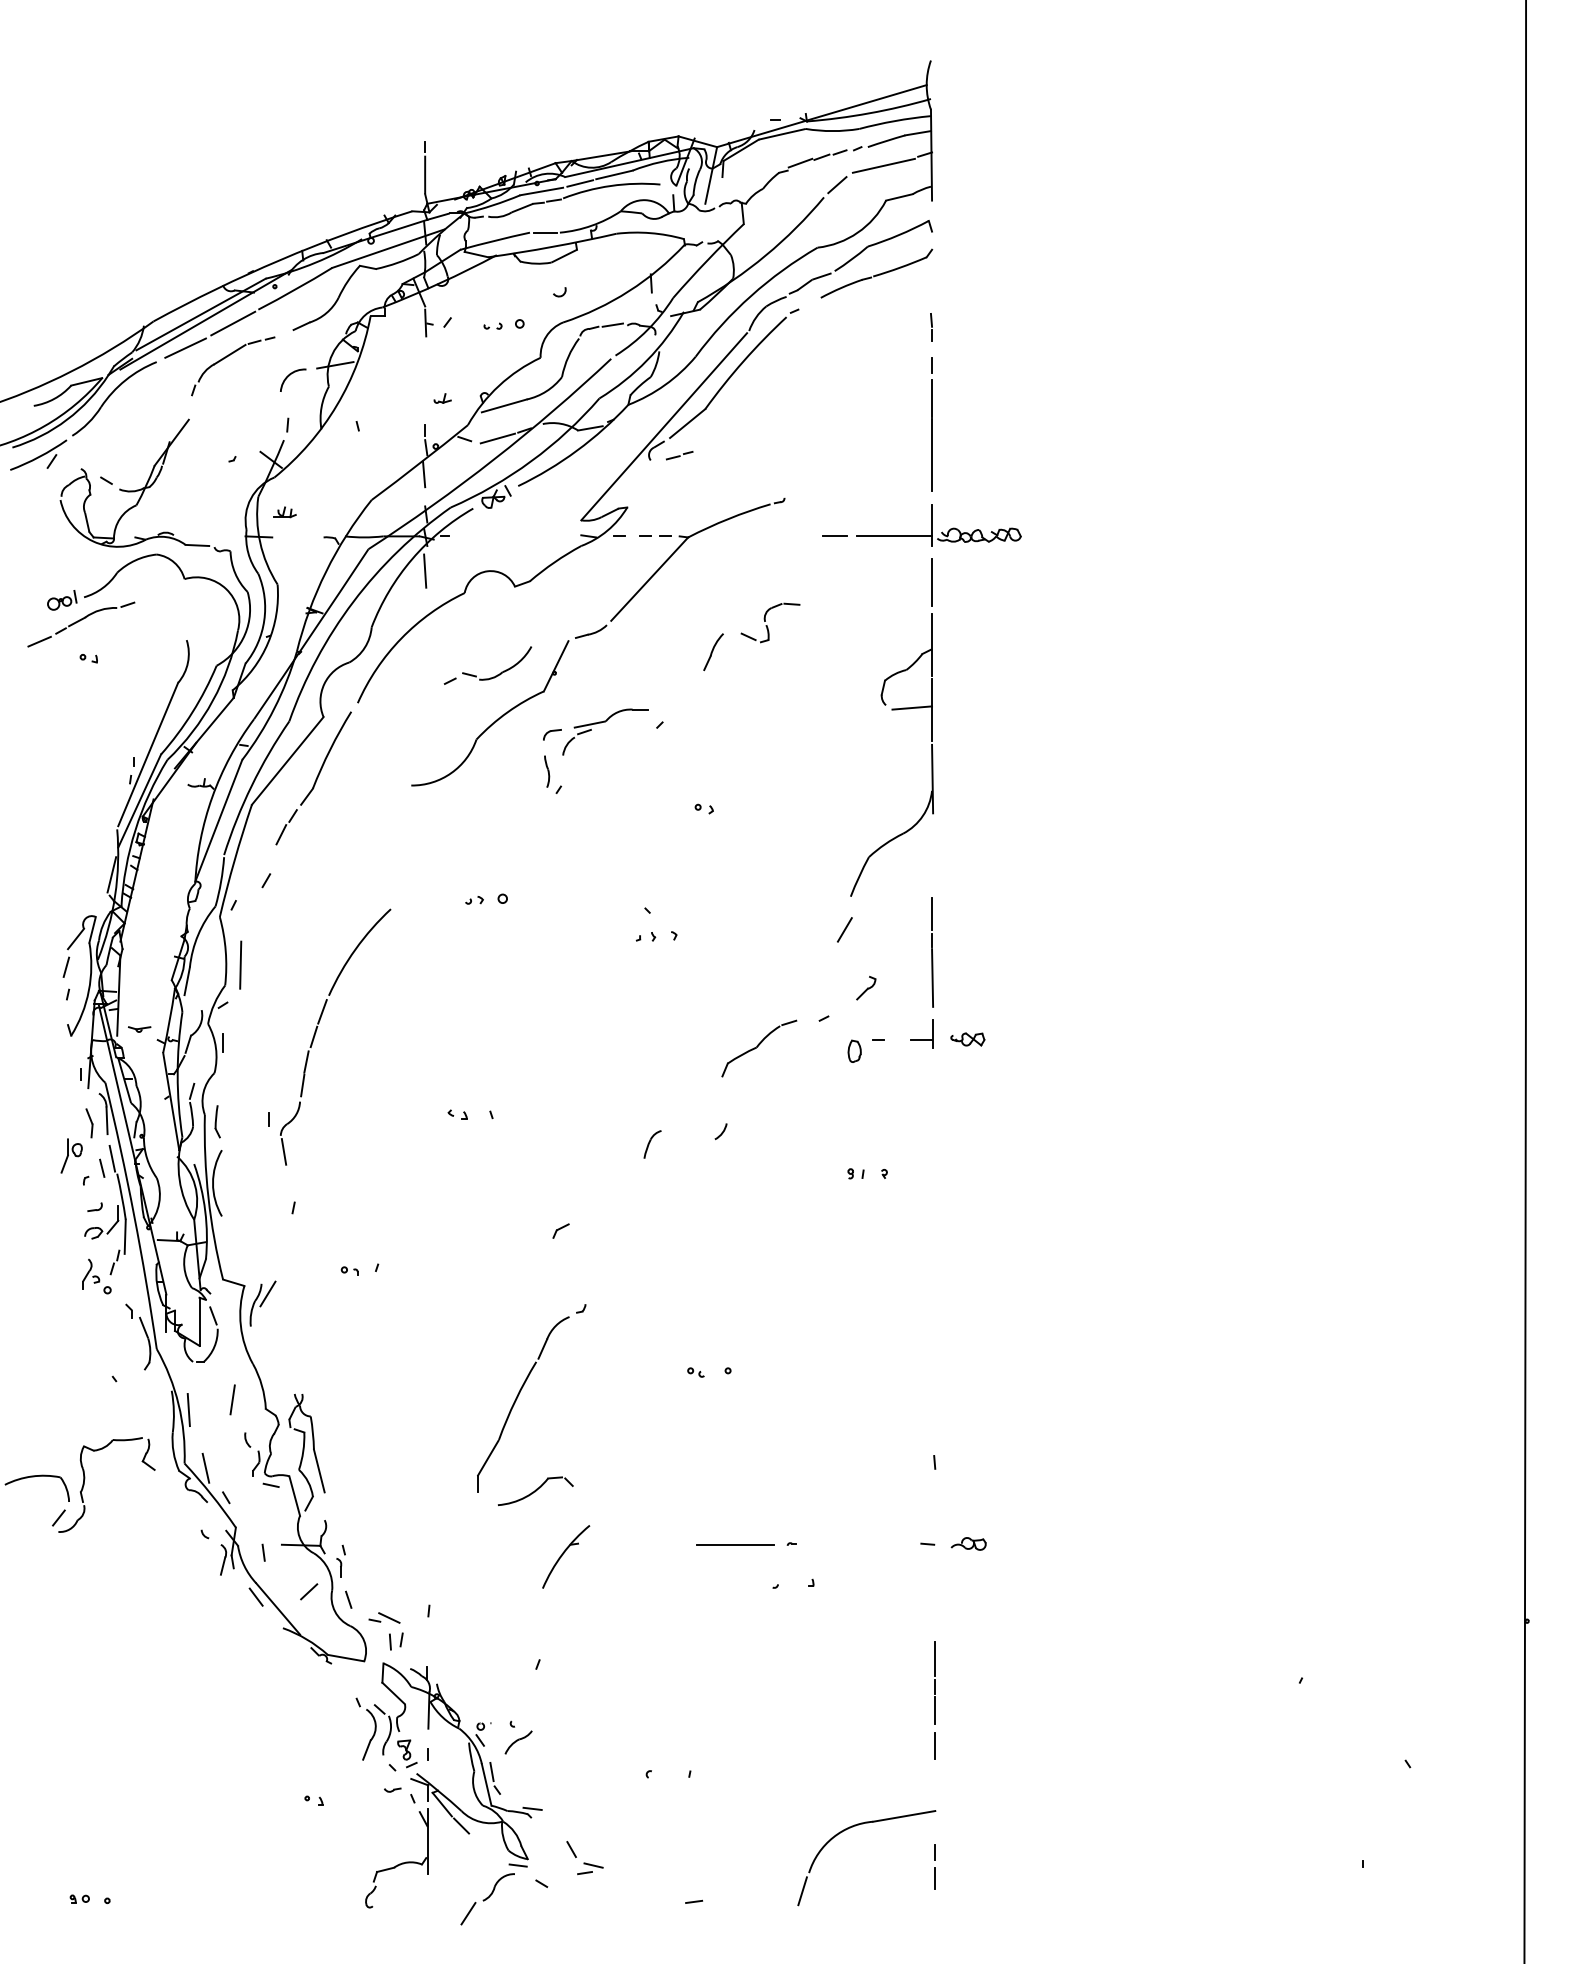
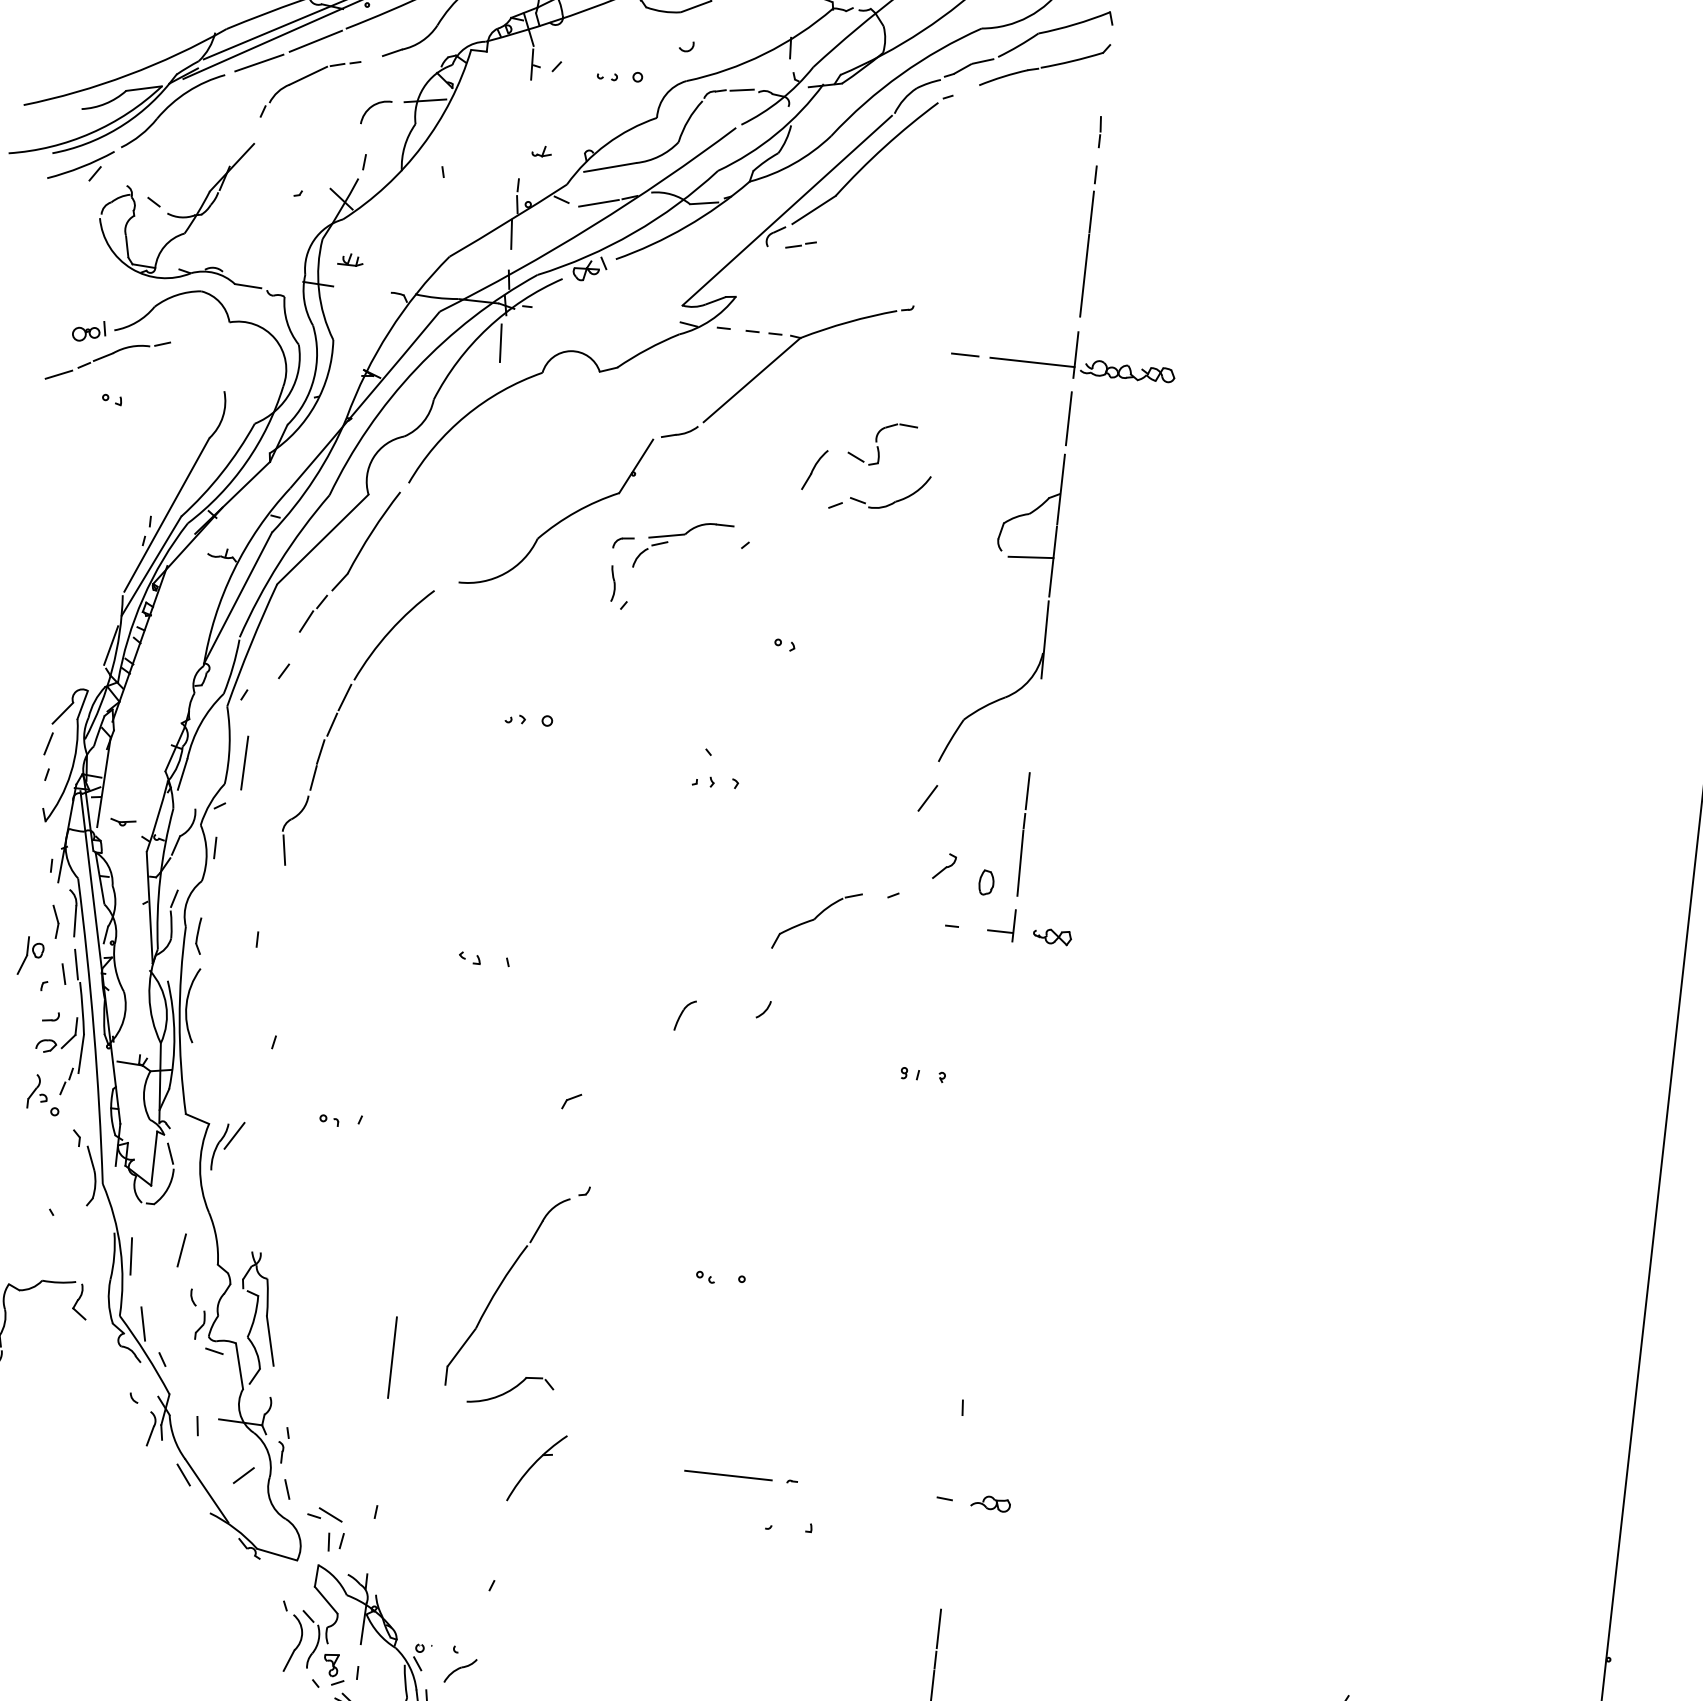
part: (490, 677) -> (881, 506), moved
part: (317, 1029) -> (337, 716), moved
part: (854, 1050) -> (986, 881), moved
line: (428, 1473) -> (392, 1357), added

